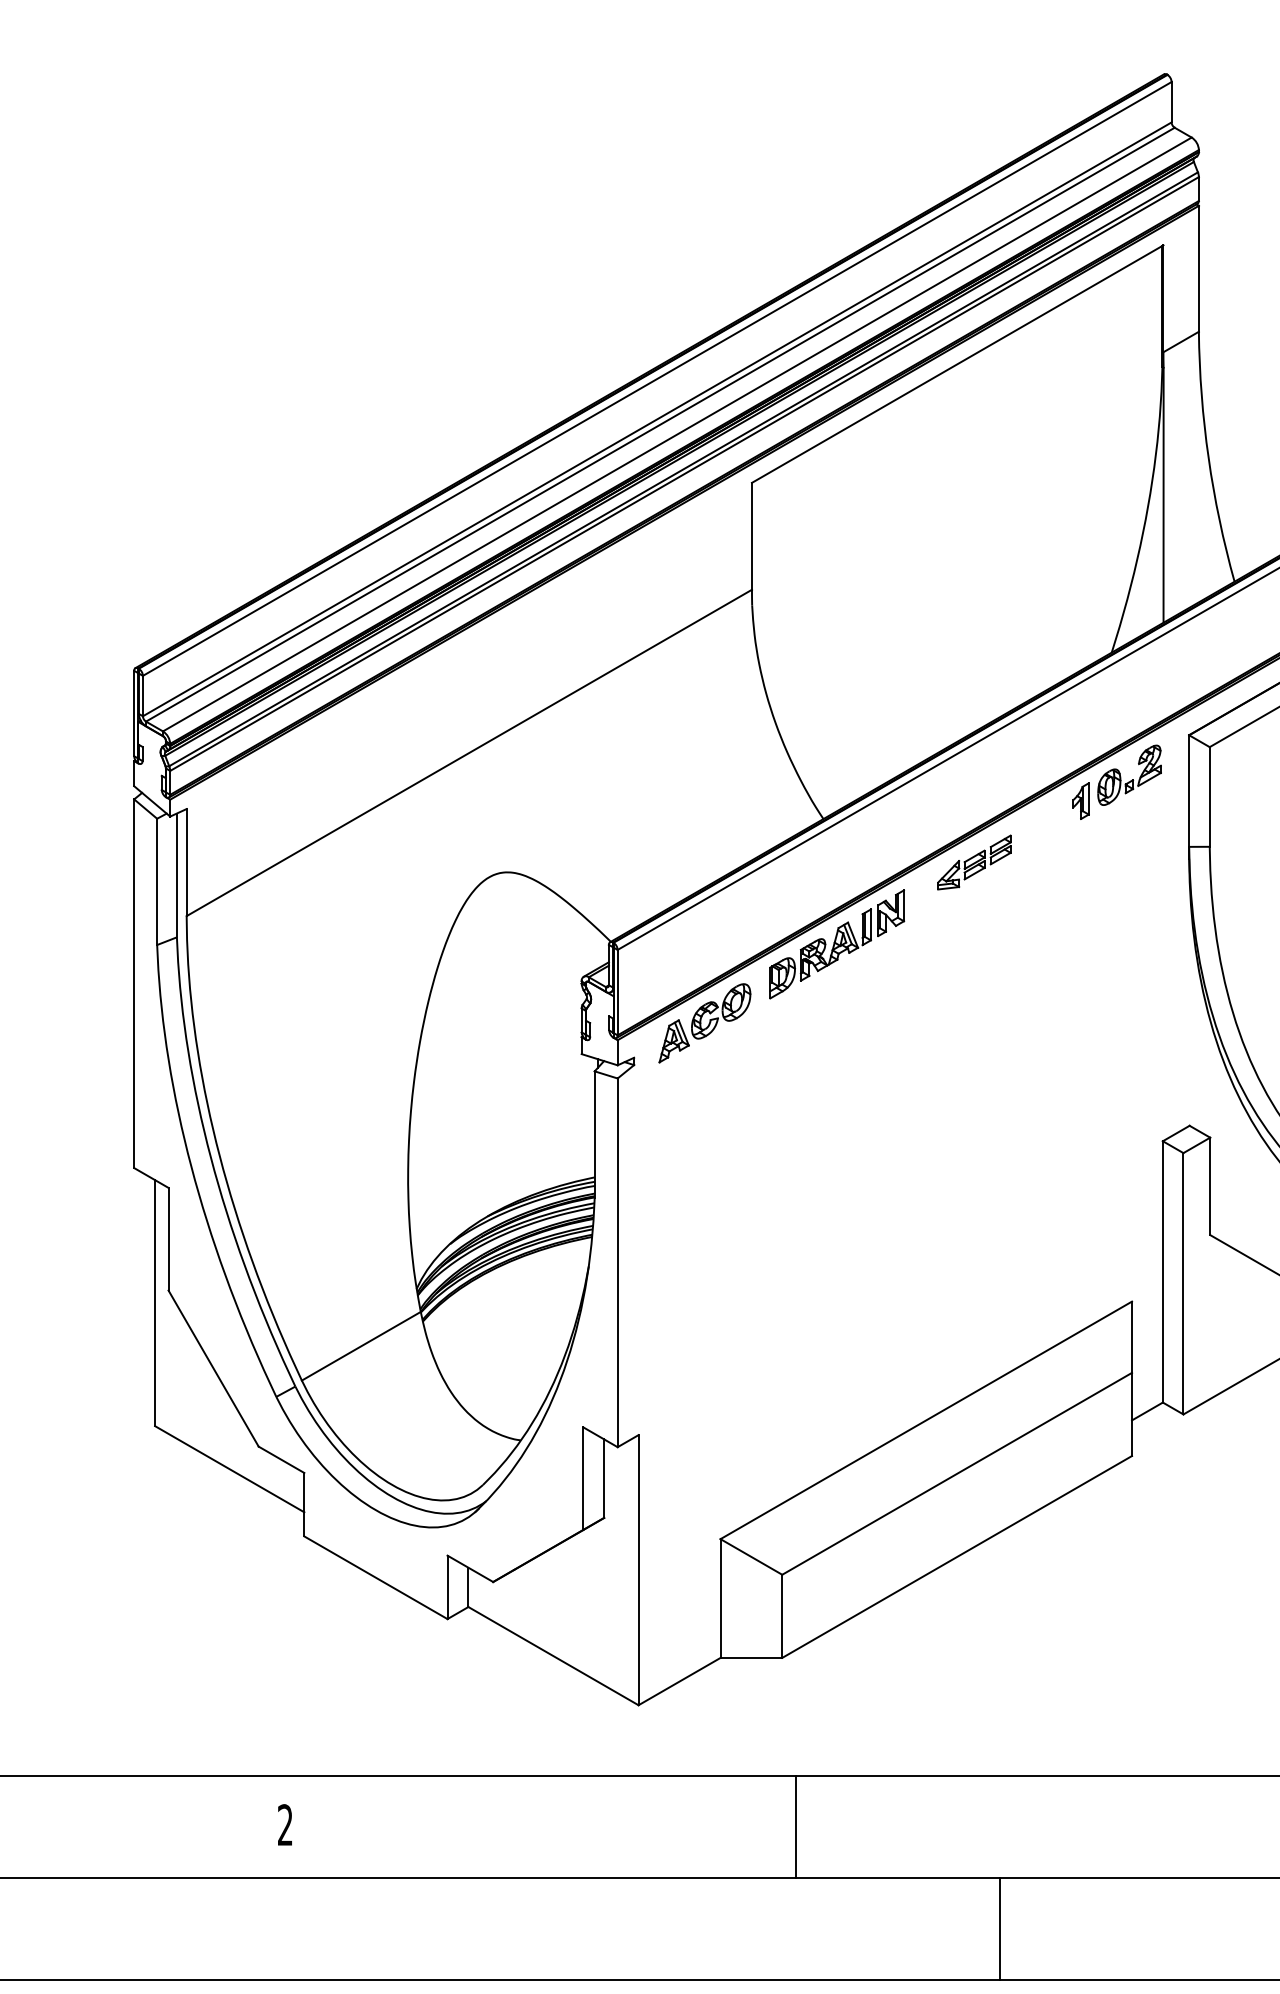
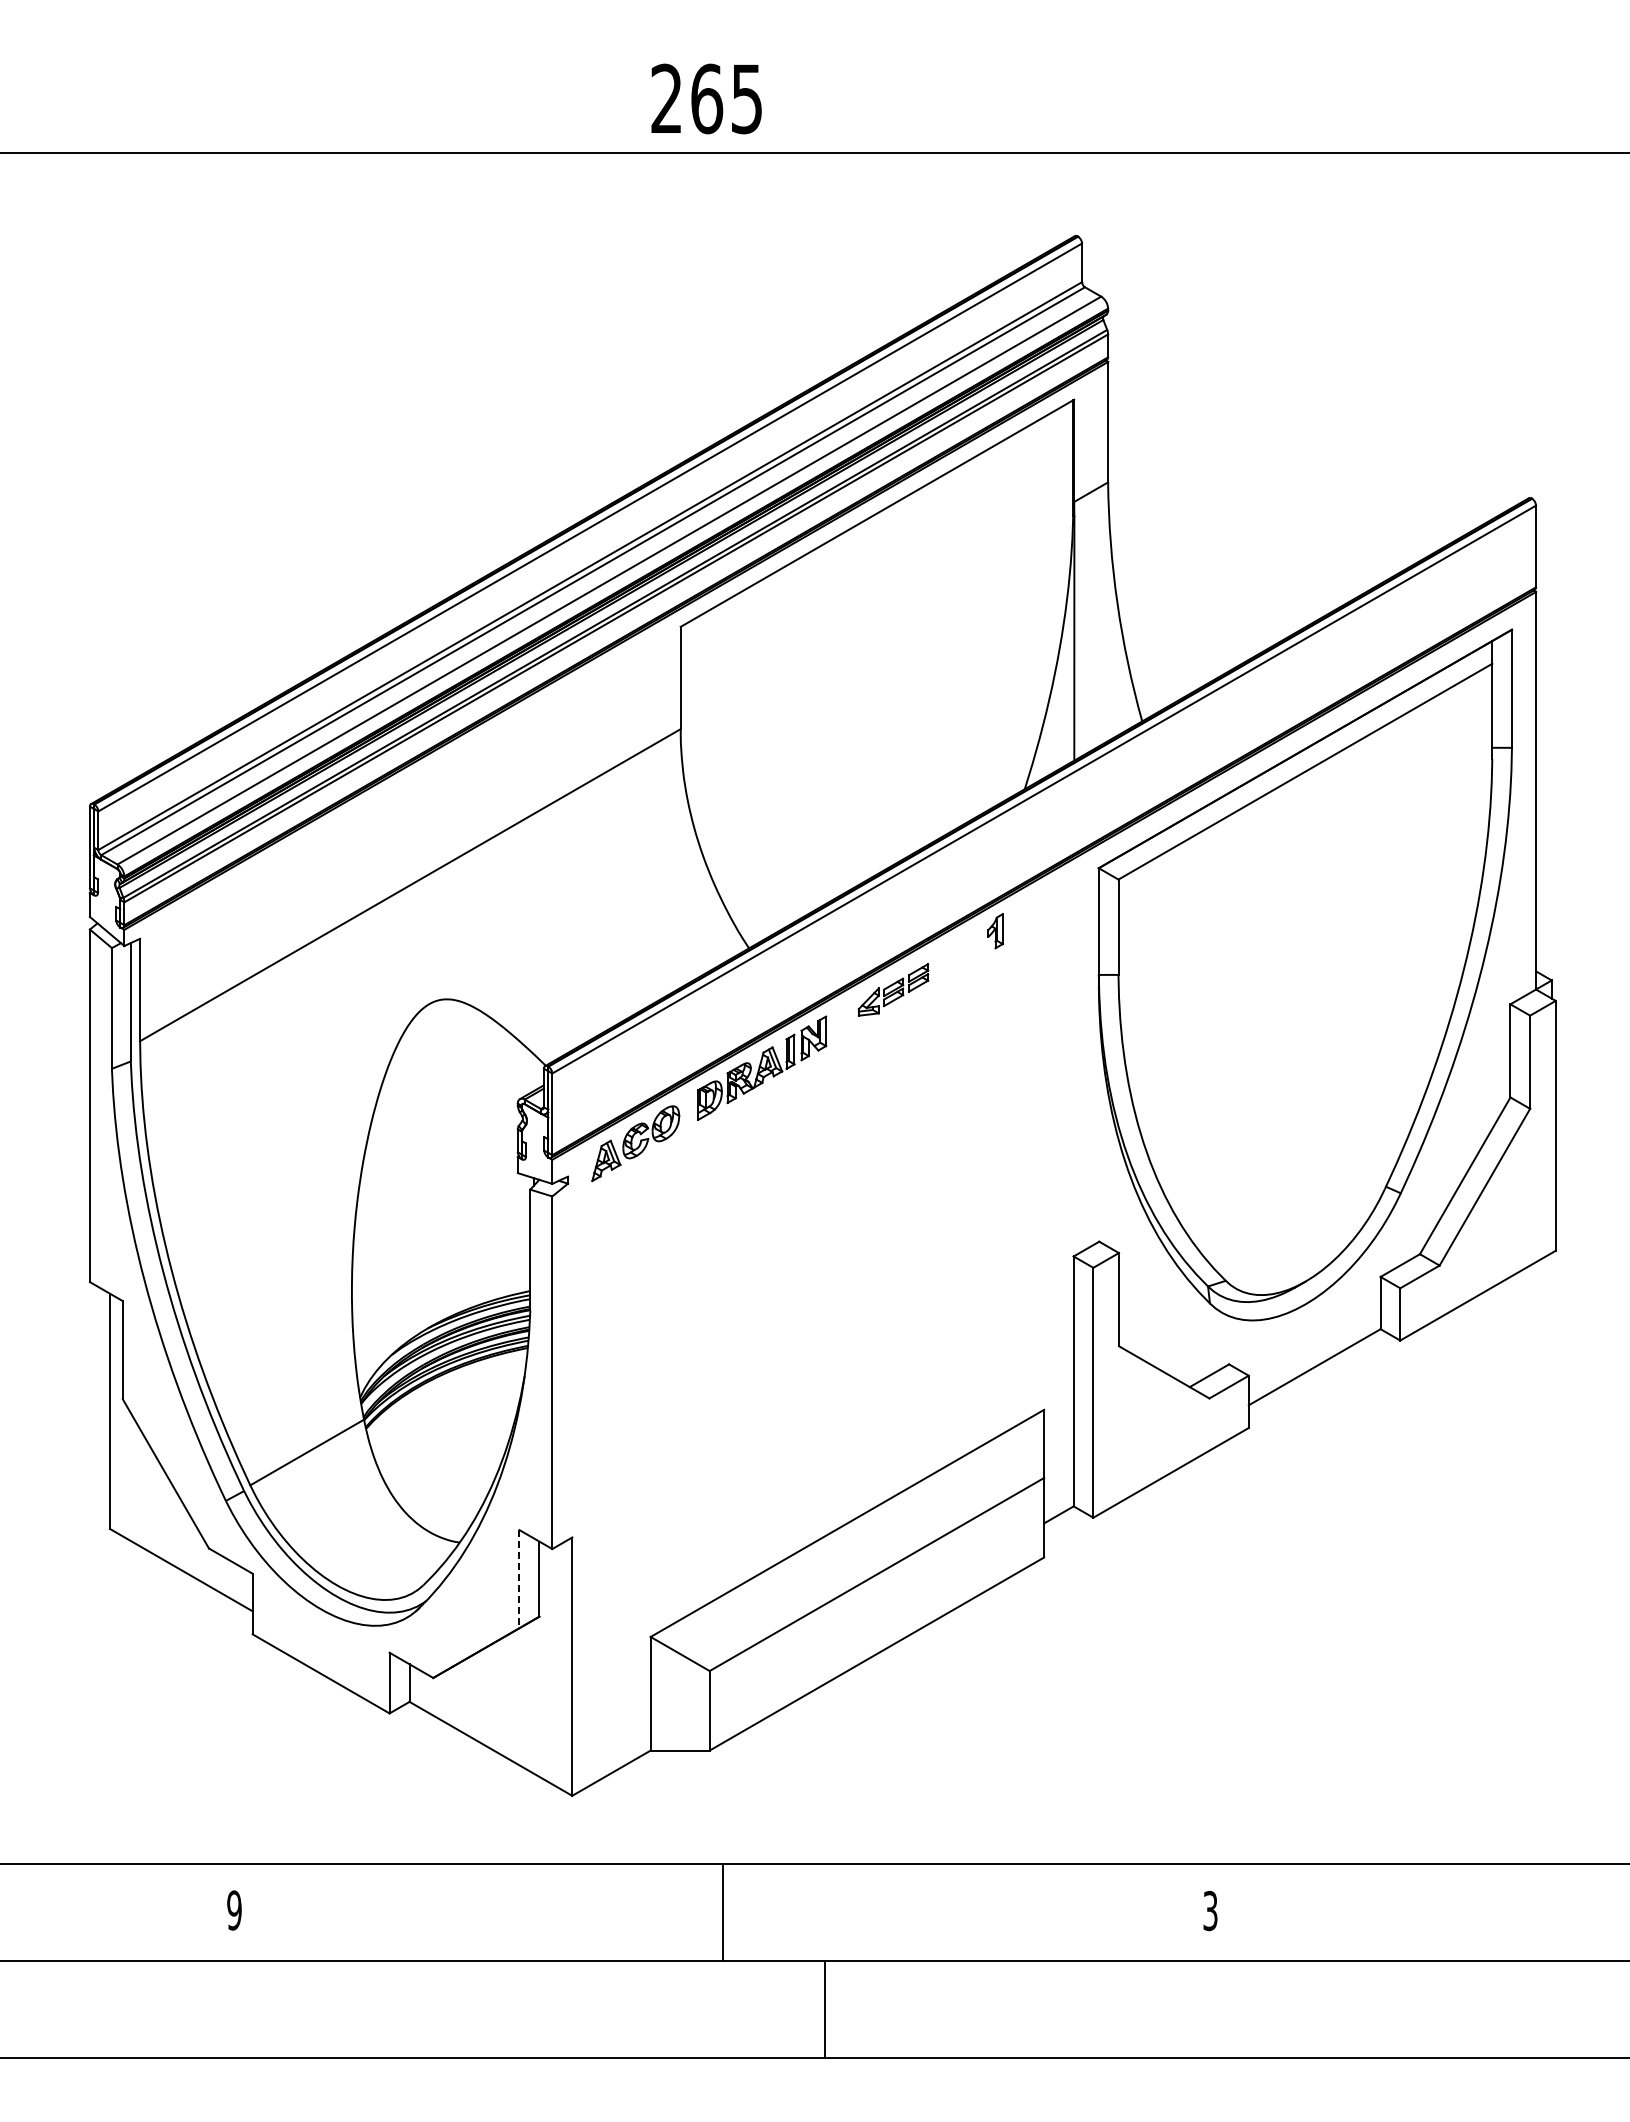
part: (1129, 775) -> (1041, 906), removed
line: (583, 1479) -> (519, 1579), solid -> dashed
text: (285, 1825) -> (234, 1910), 2 -> 9
line: (999, 1928) -> (824, 2009), moved

